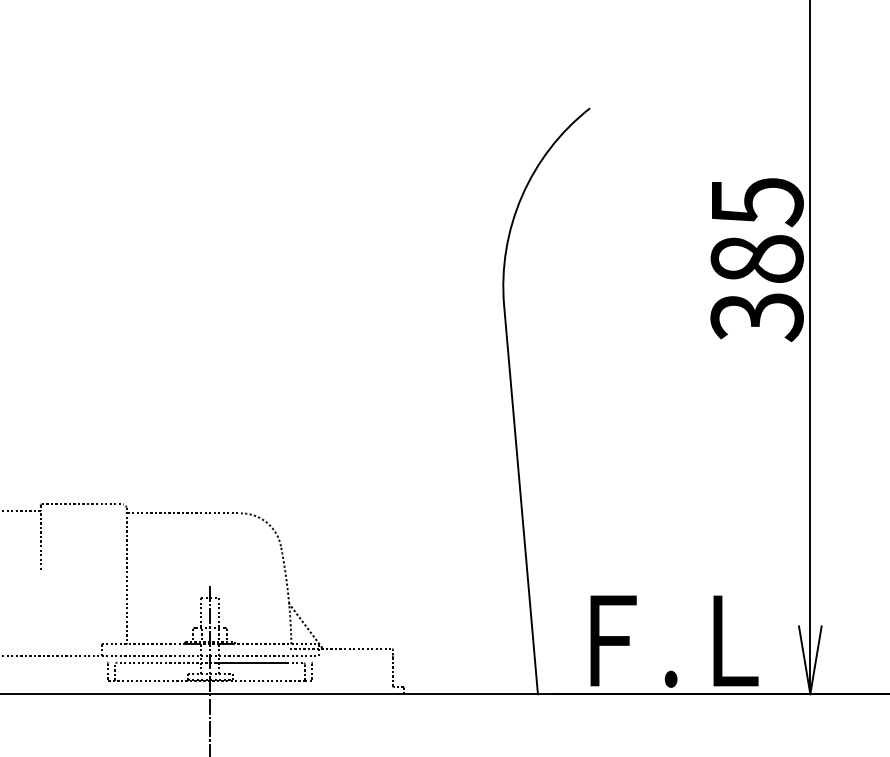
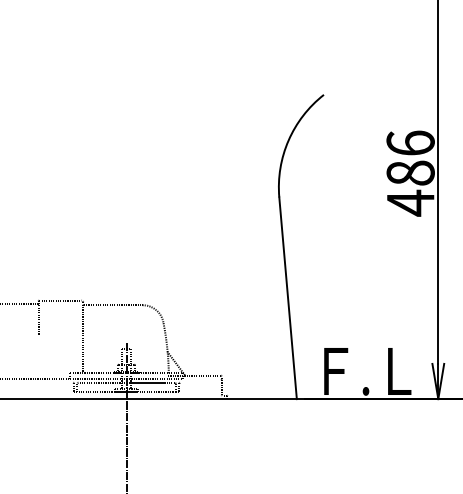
text: (756, 259) -> (410, 173), 385 -> 486

